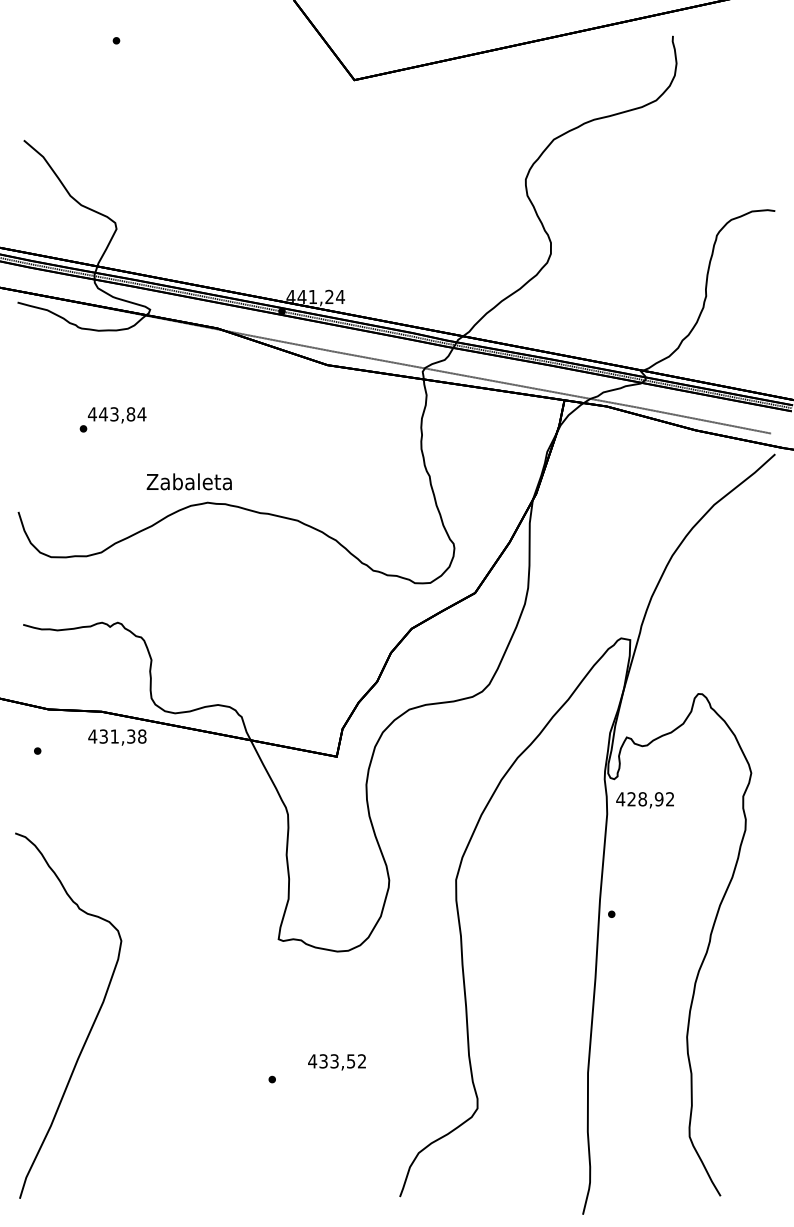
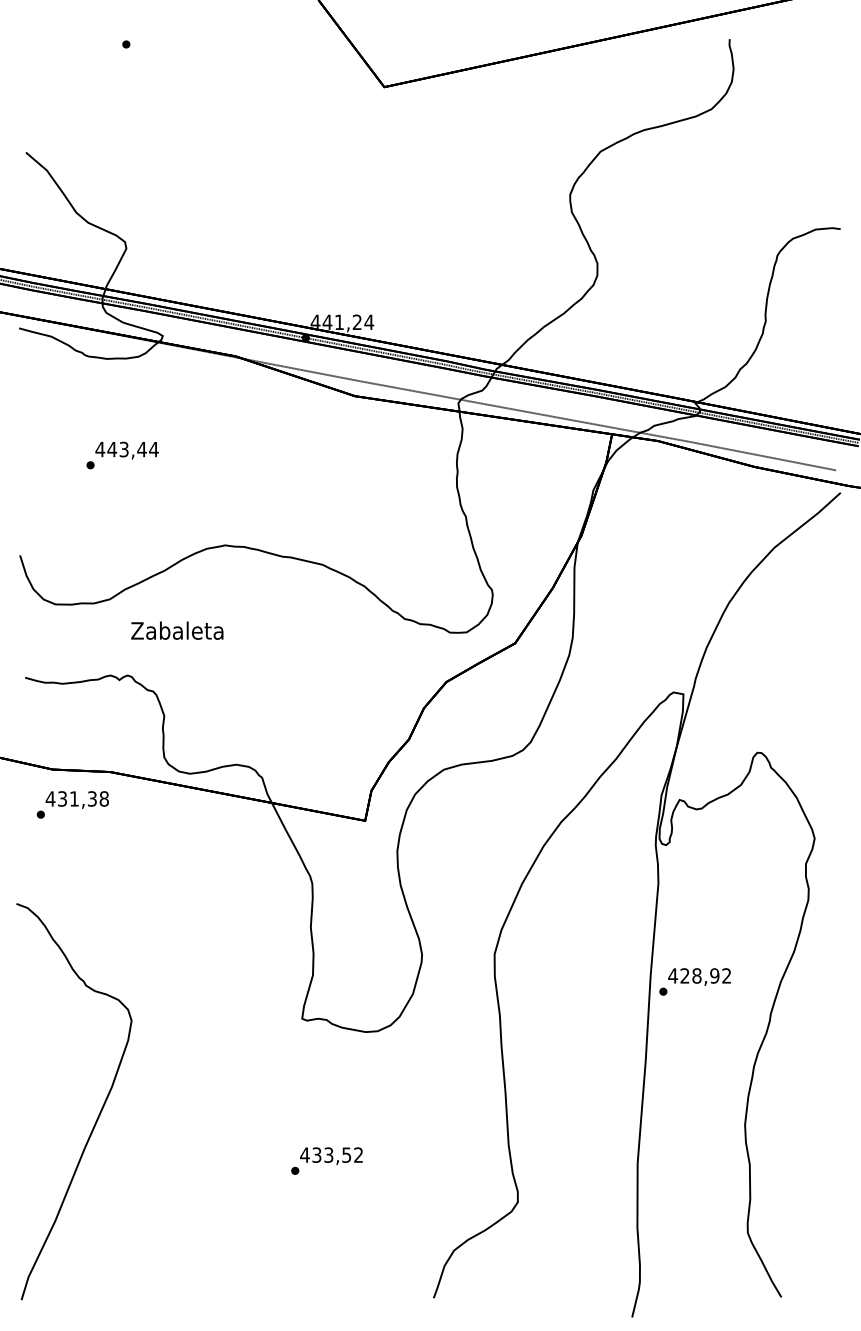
text: (130, 414) -> (141, 449), 443,84 -> 443,44
text: (189, 481) -> (177, 630), moved
text: (116, 737) -> (76, 799), moved
text: (645, 799) -> (699, 976), moved
text: (337, 1062) -> (331, 1156), moved

